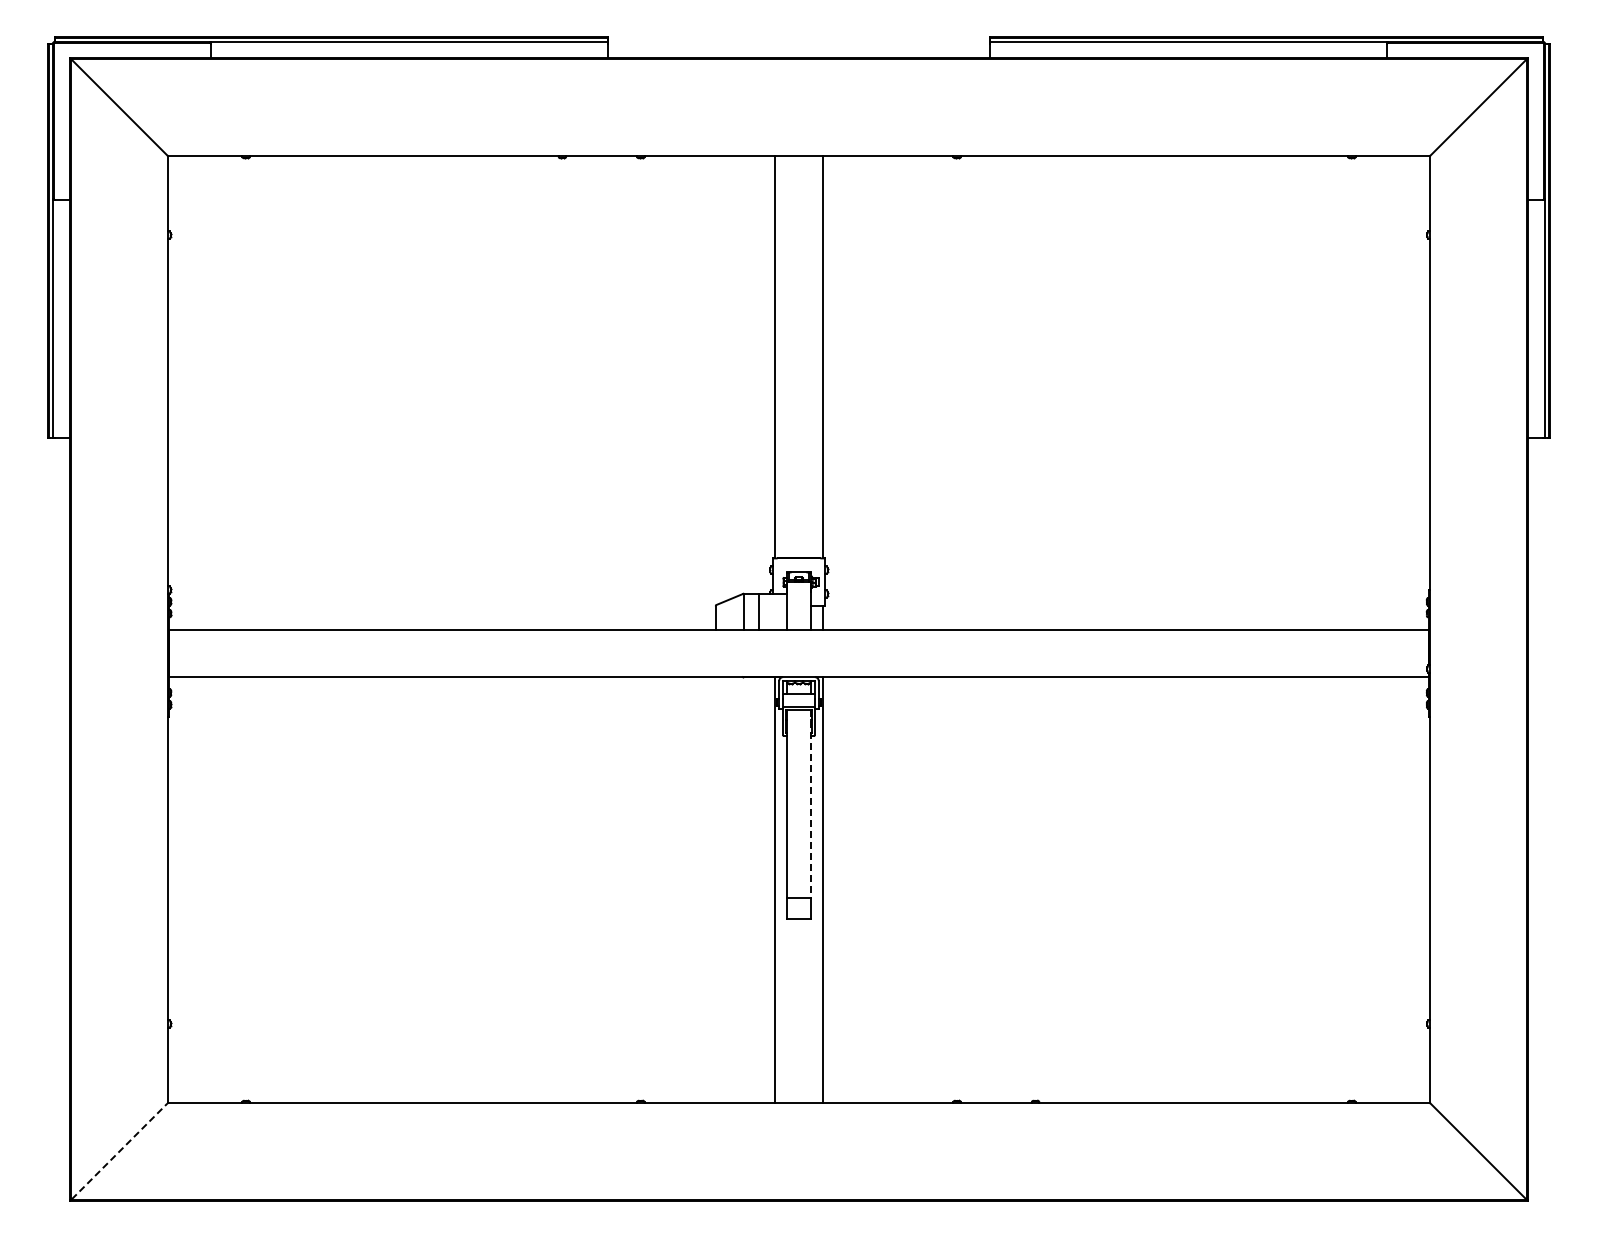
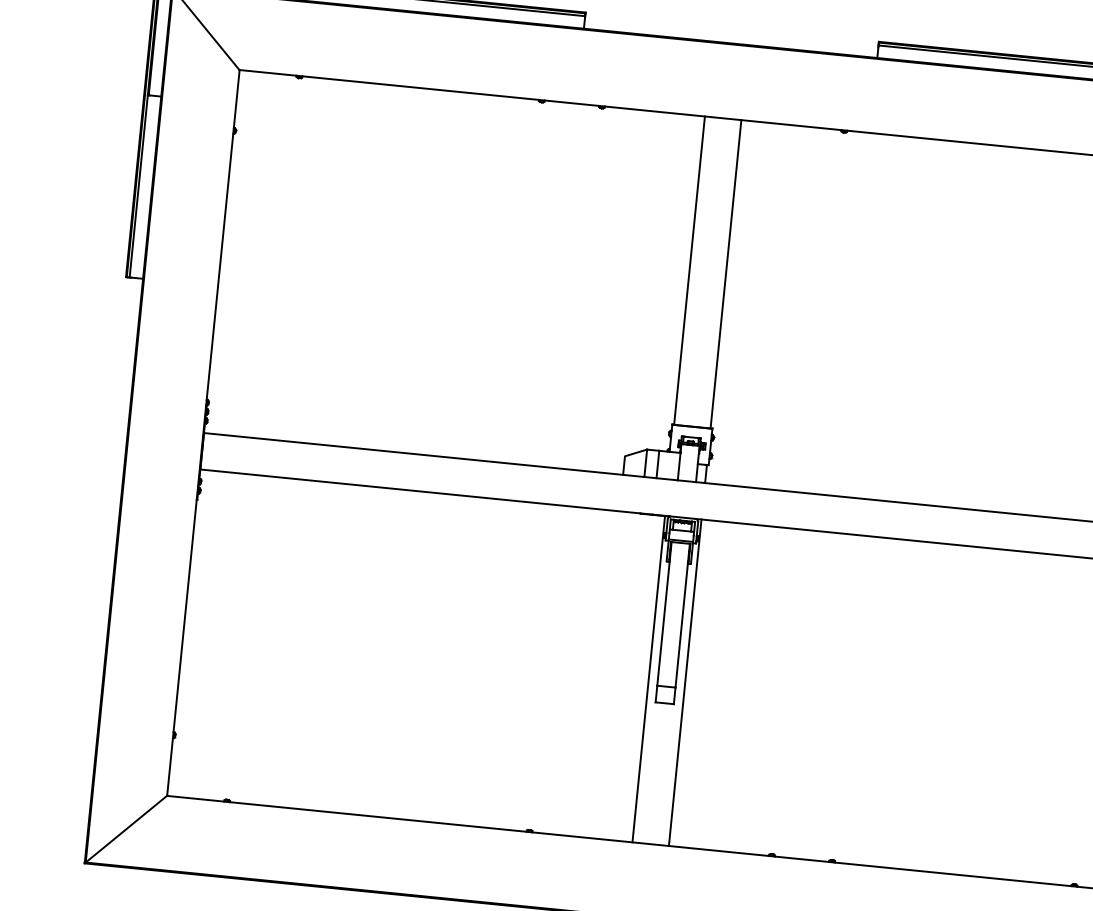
line: (810, 803) -> (682, 615), dashed -> solid
line: (119, 1151) -> (126, 829), dashed -> solid

